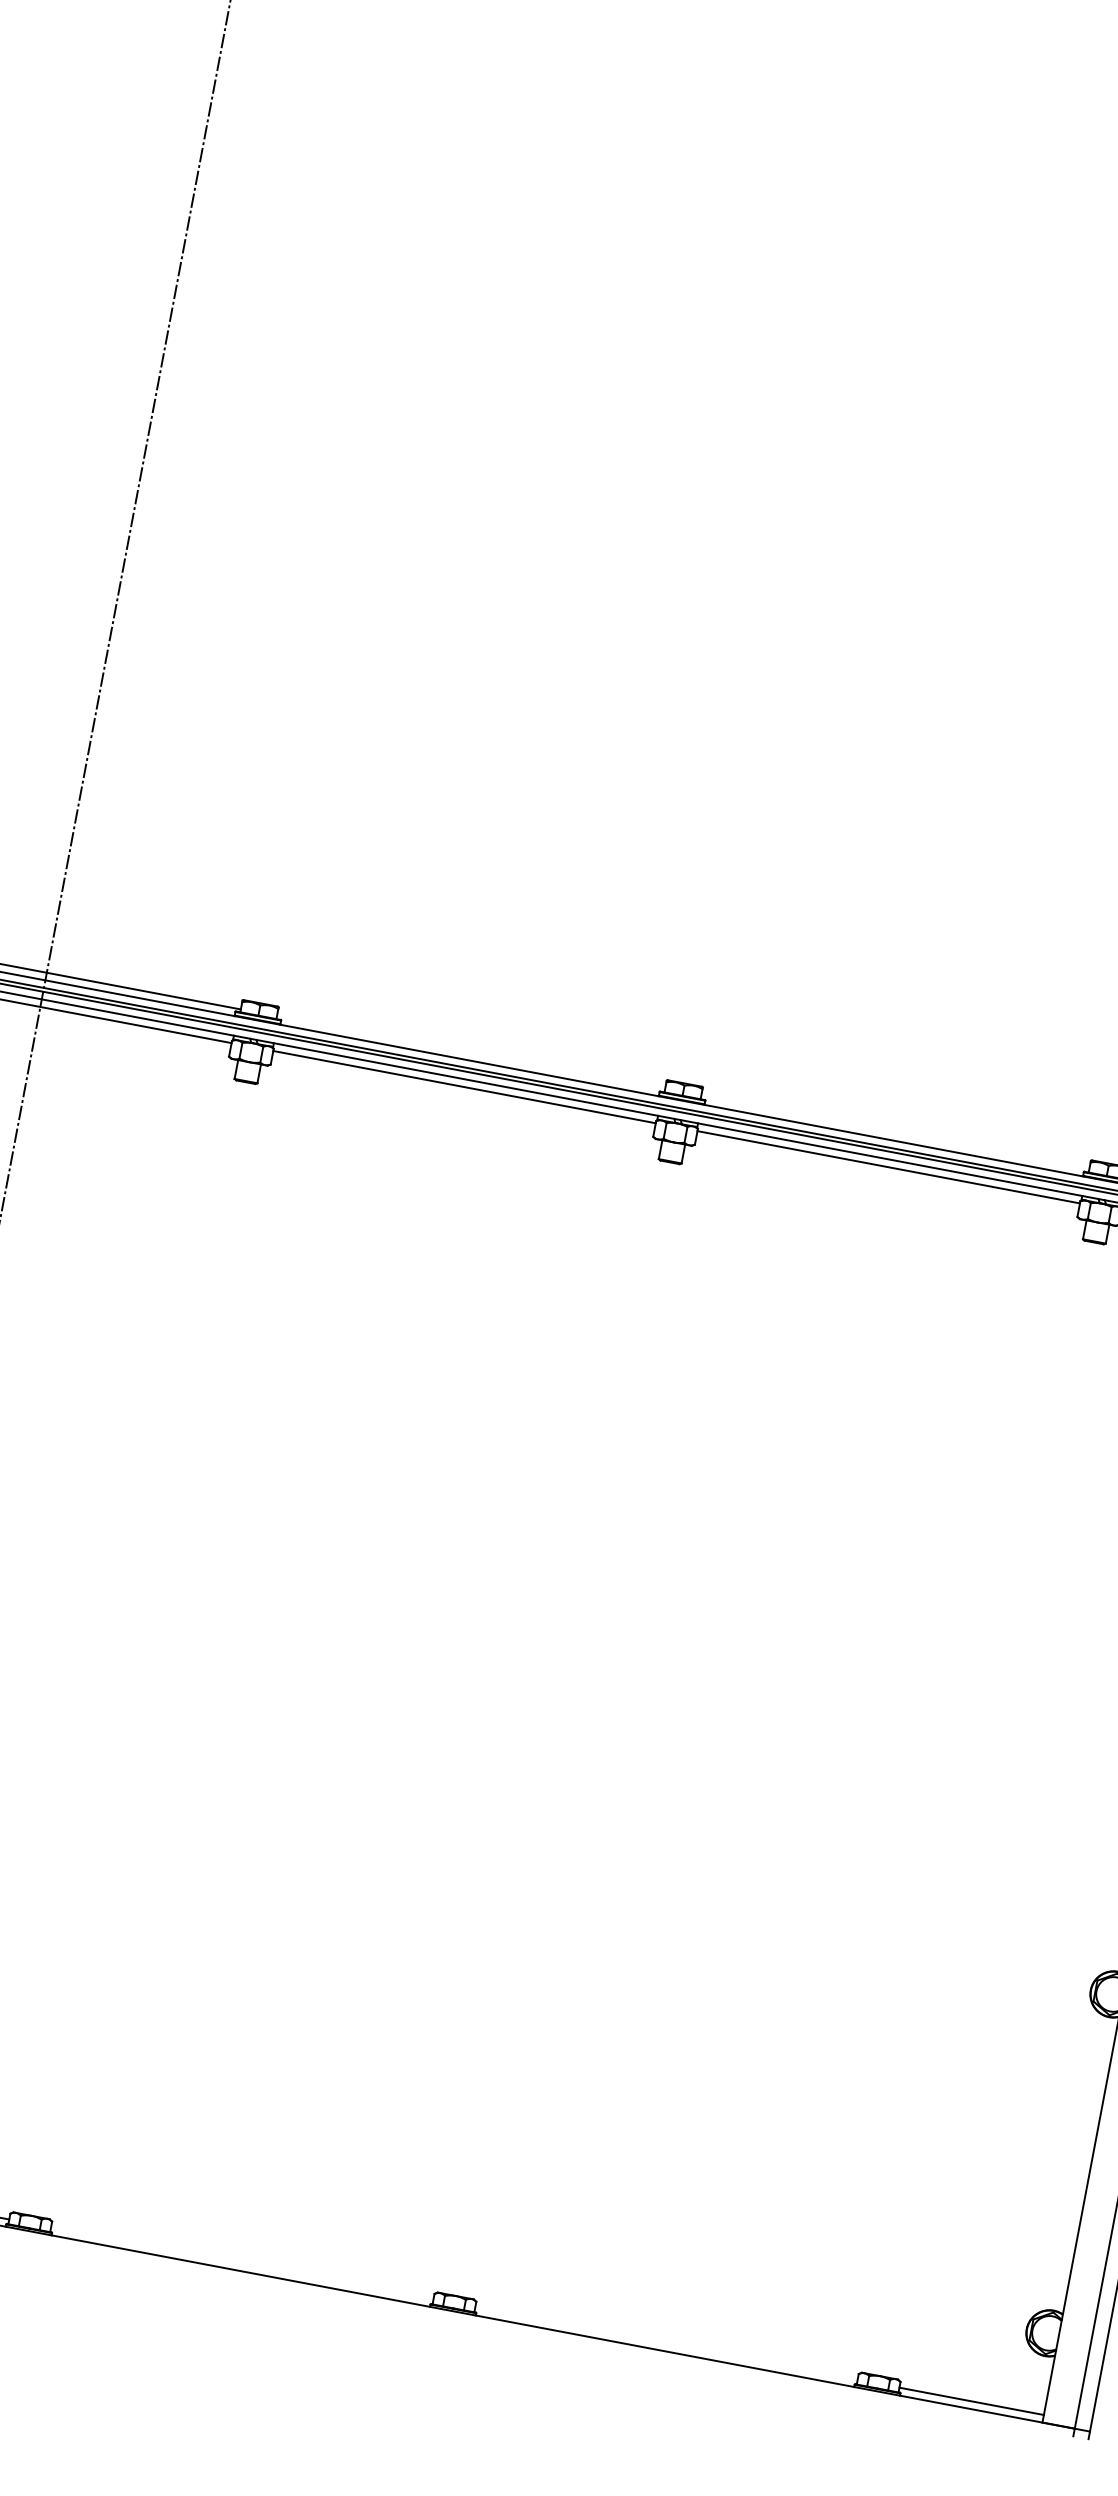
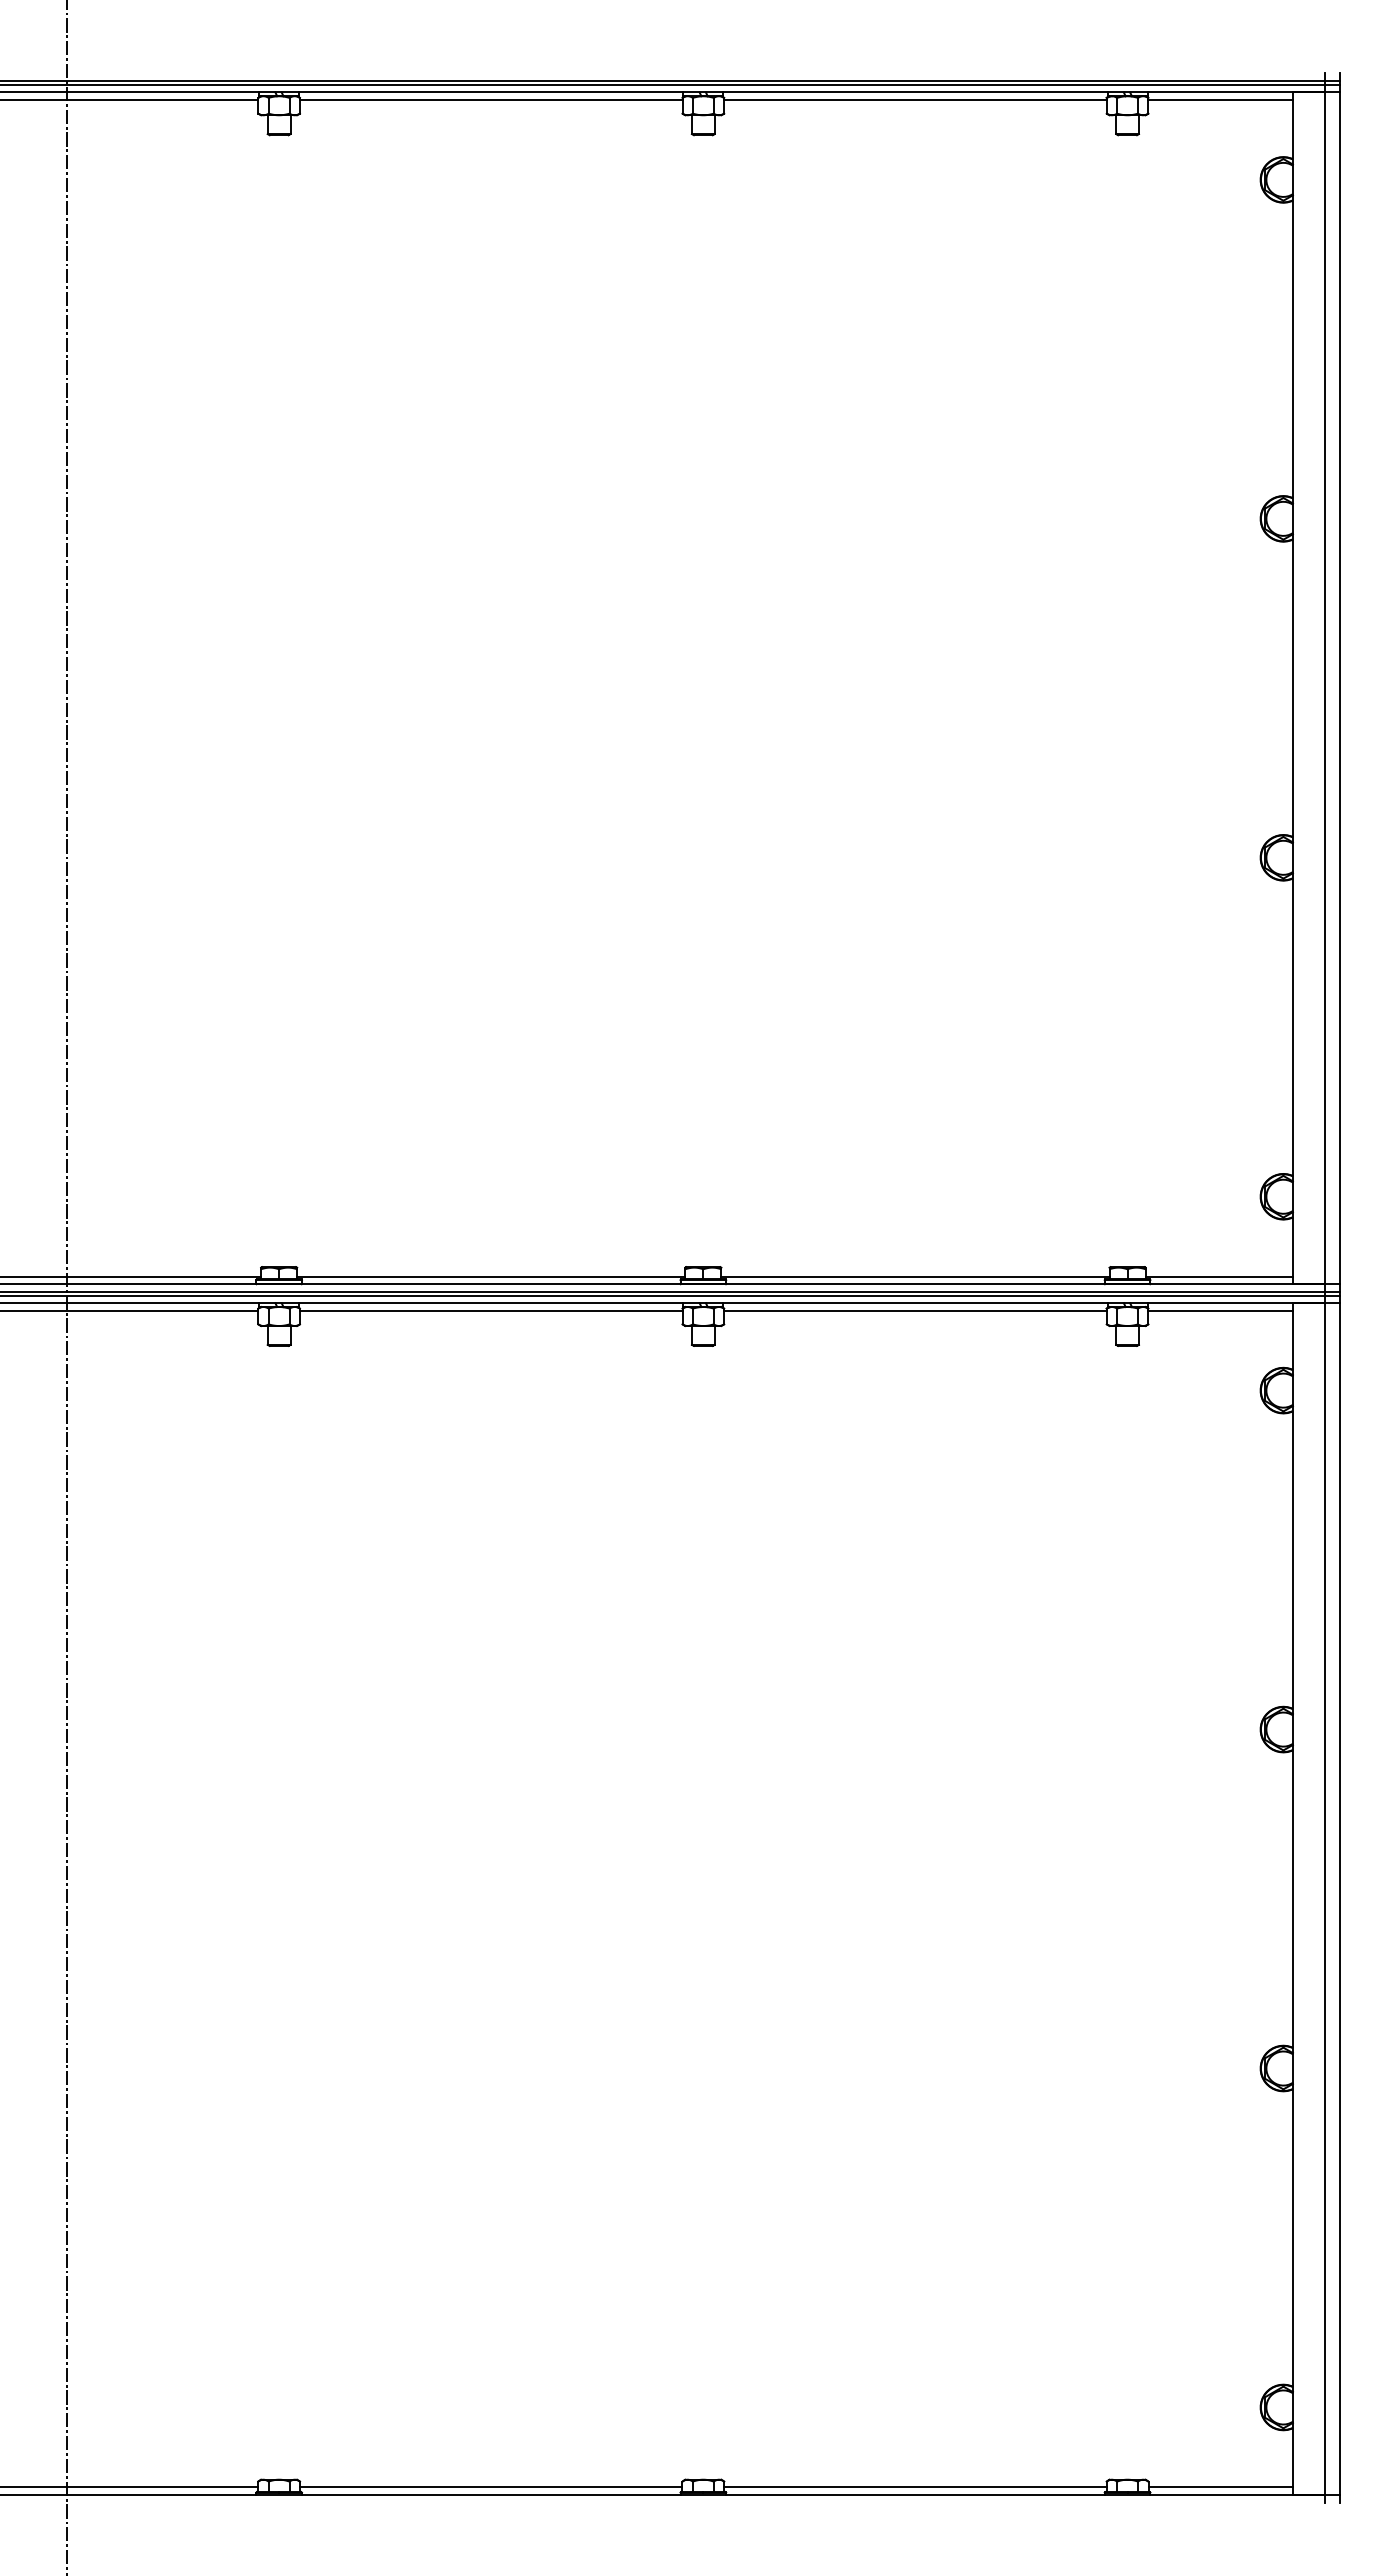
line: (471, 1052) -> (491, 1276), added
line: (895, 1132) -> (915, 1276), added
line: (242, 2263) -> (491, 2487), added
line: (666, 2343) -> (915, 2487), added

